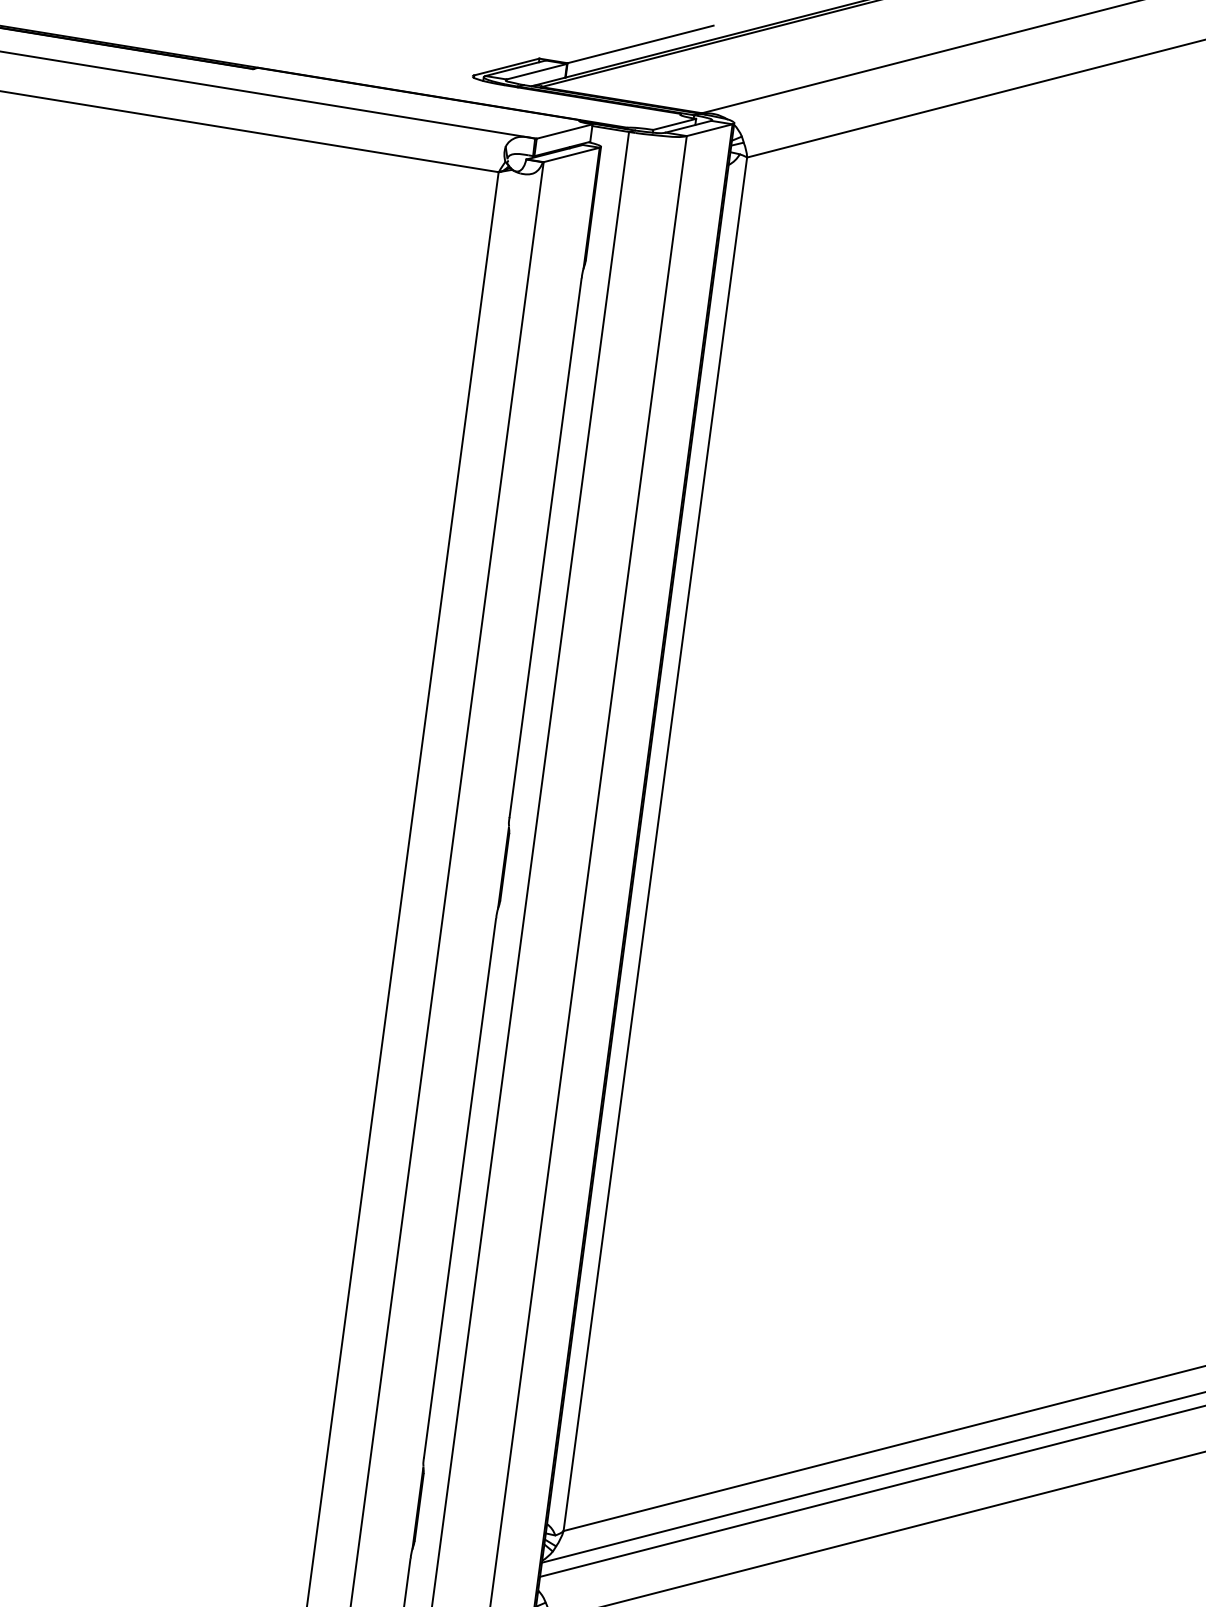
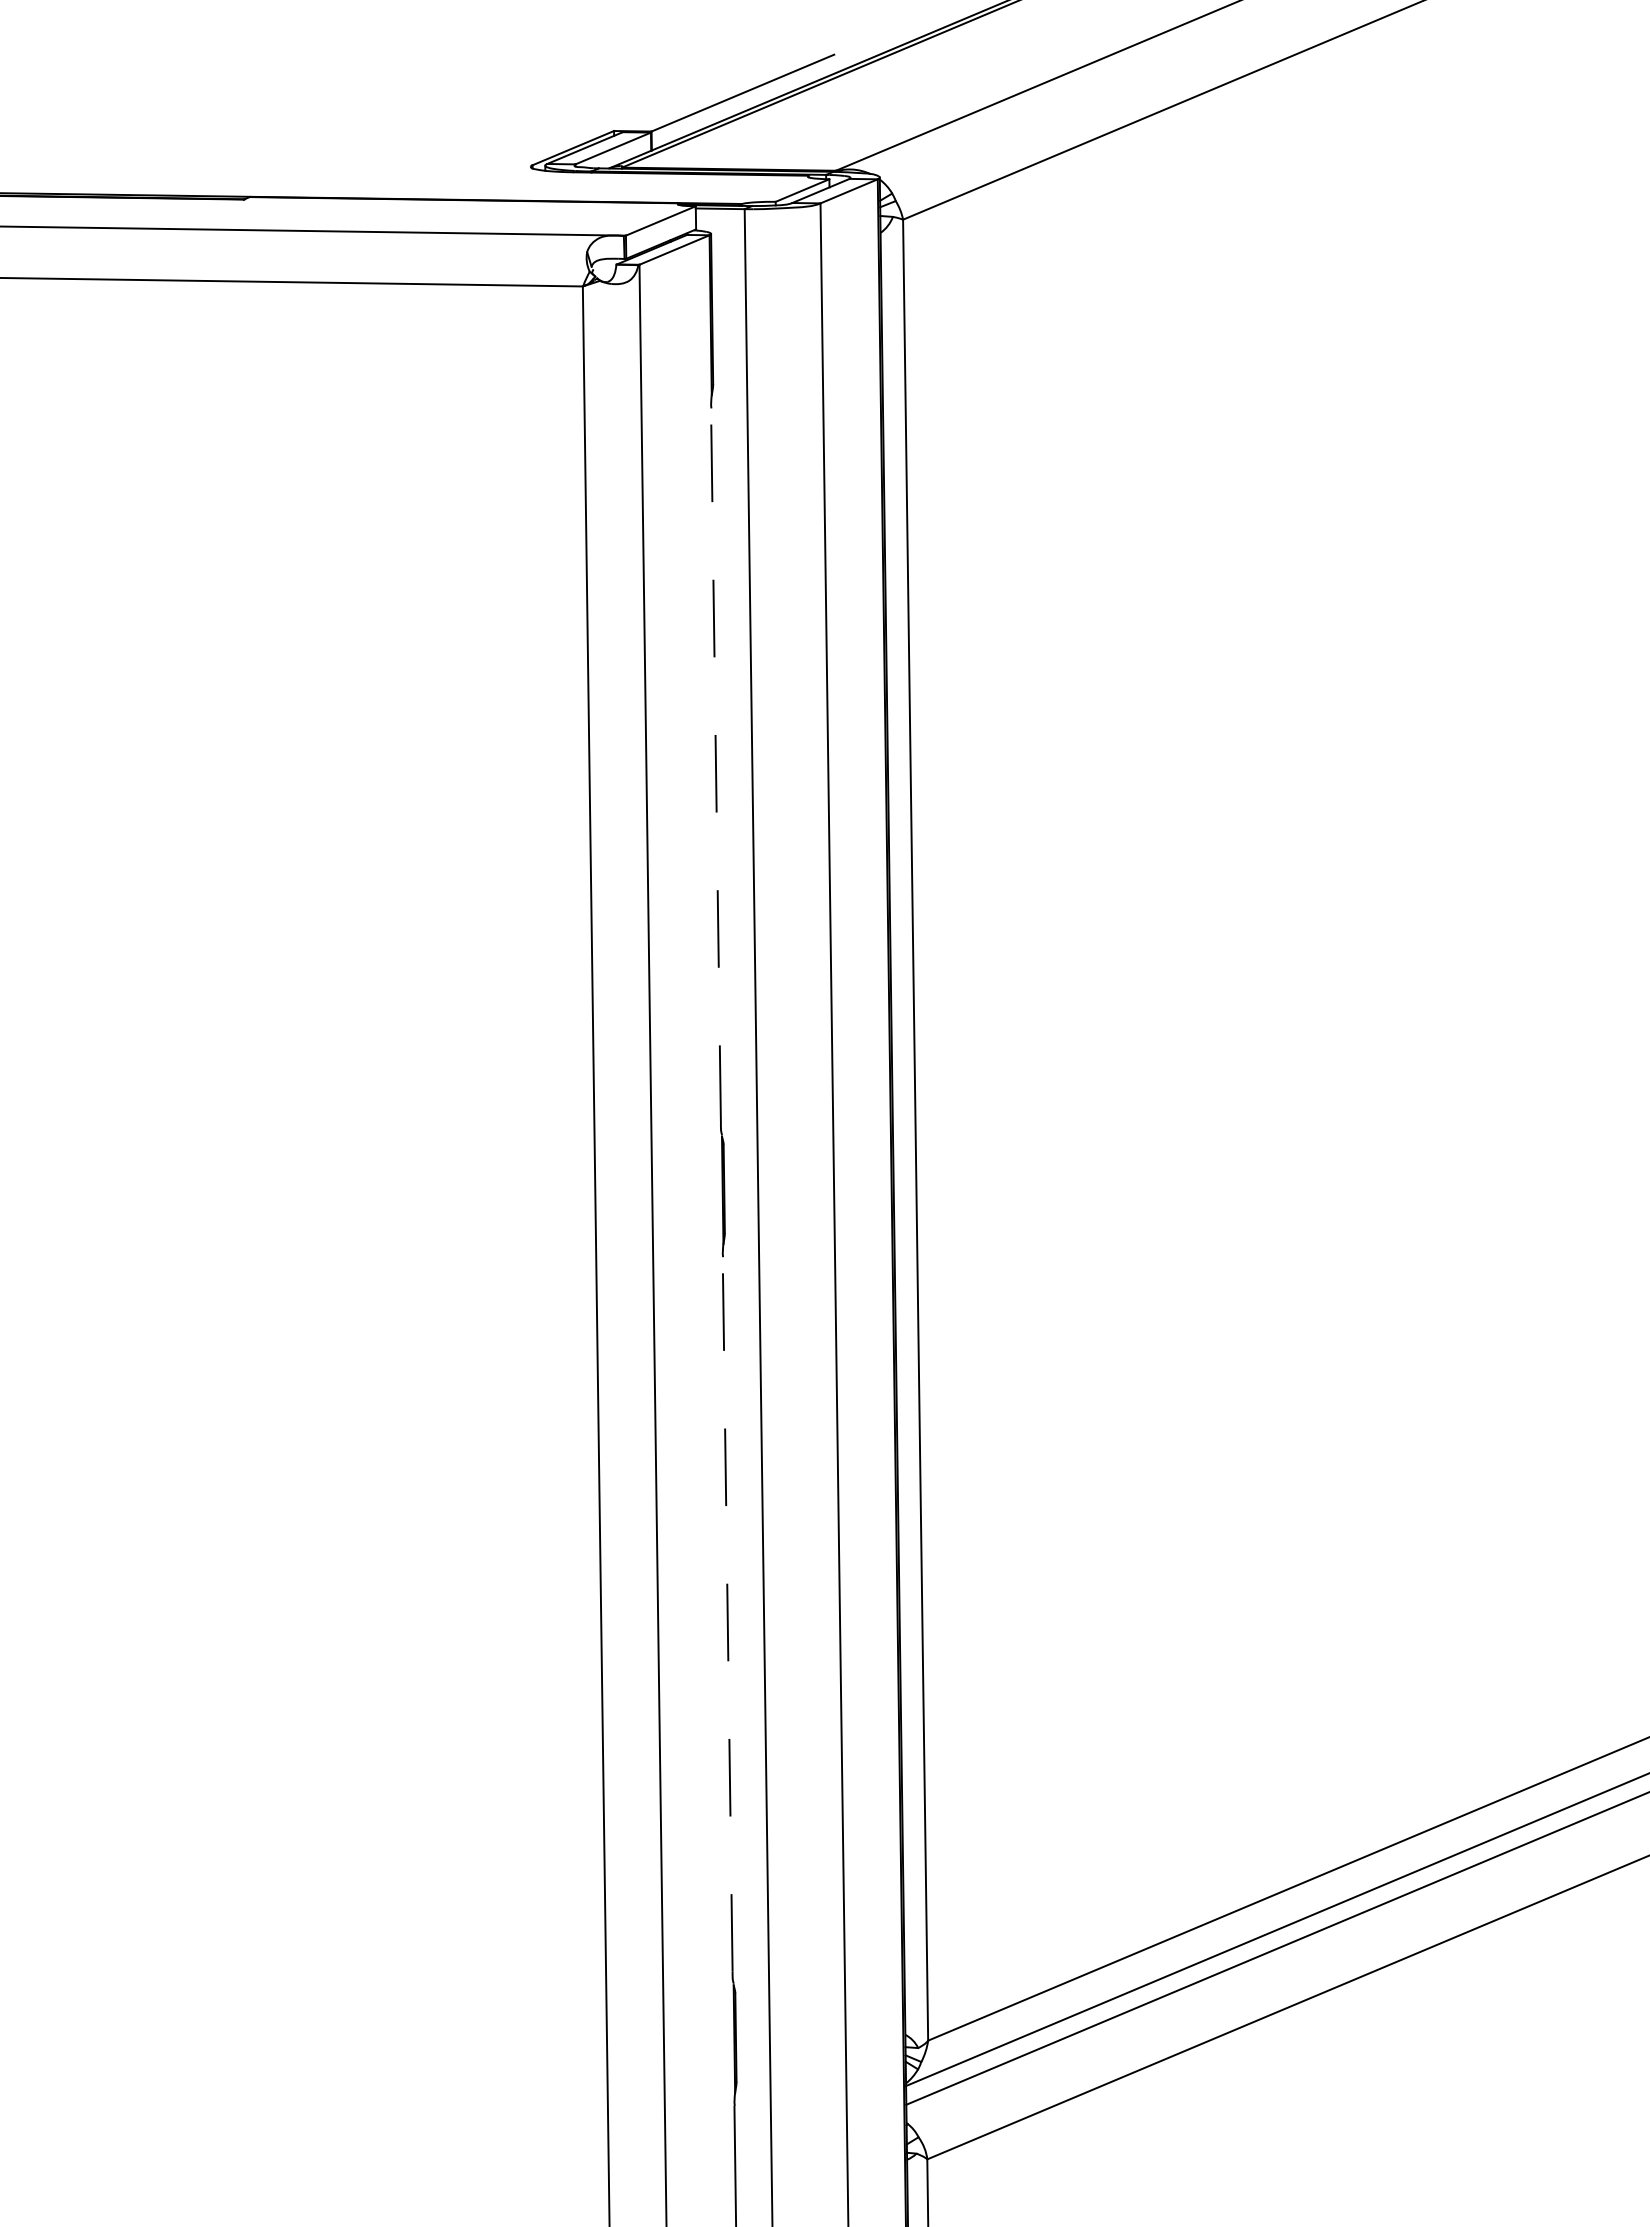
line: (545, 548) -> (716, 766), solid -> dashed
line: (459, 1187) -> (727, 1614), solid -> dashed

